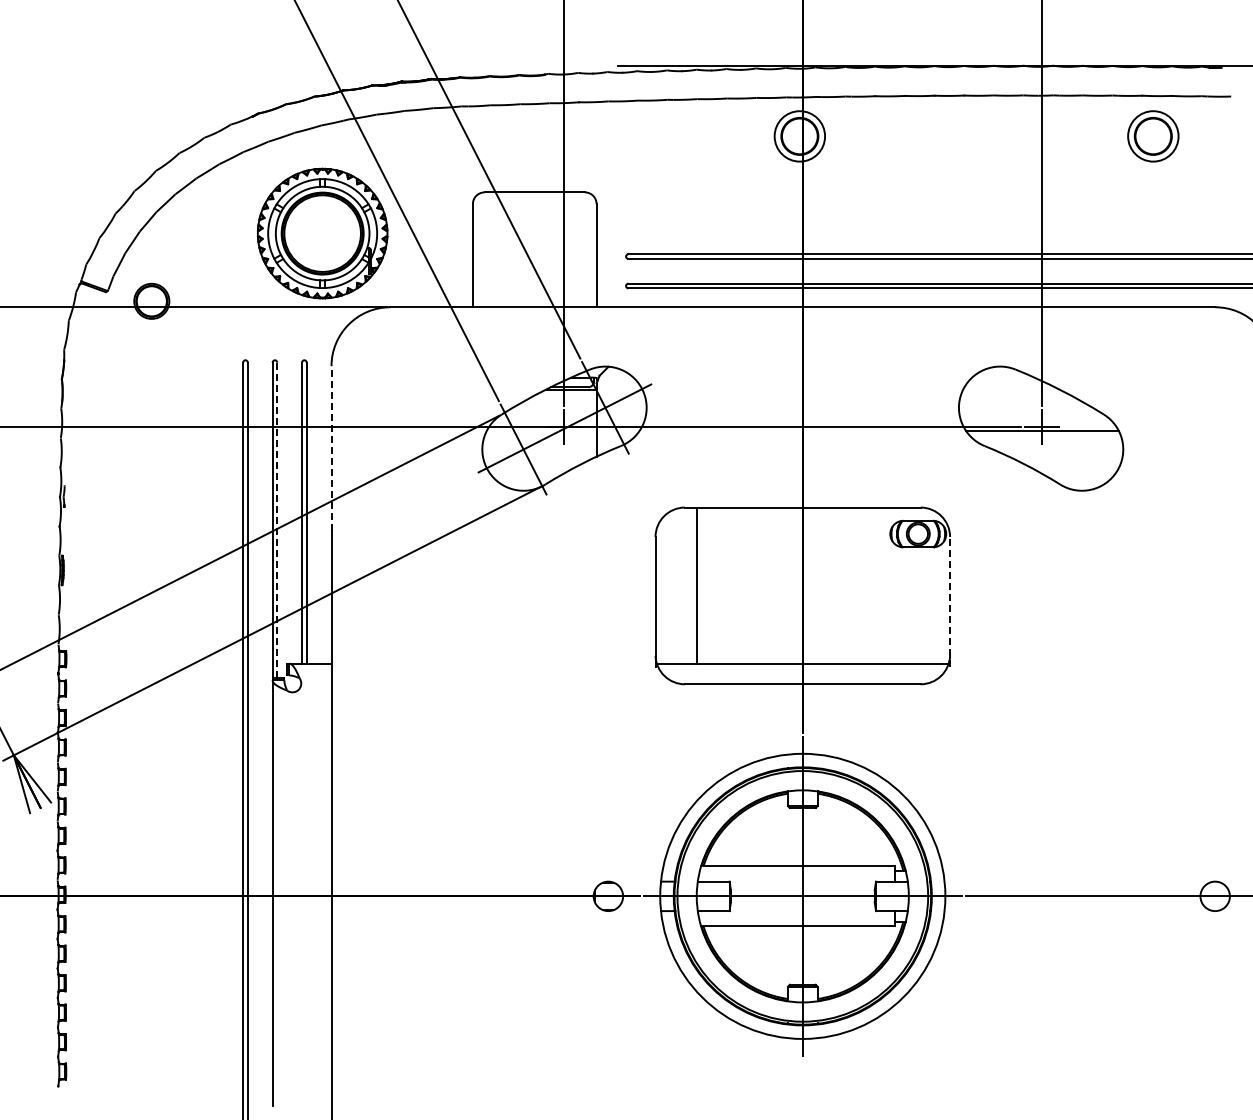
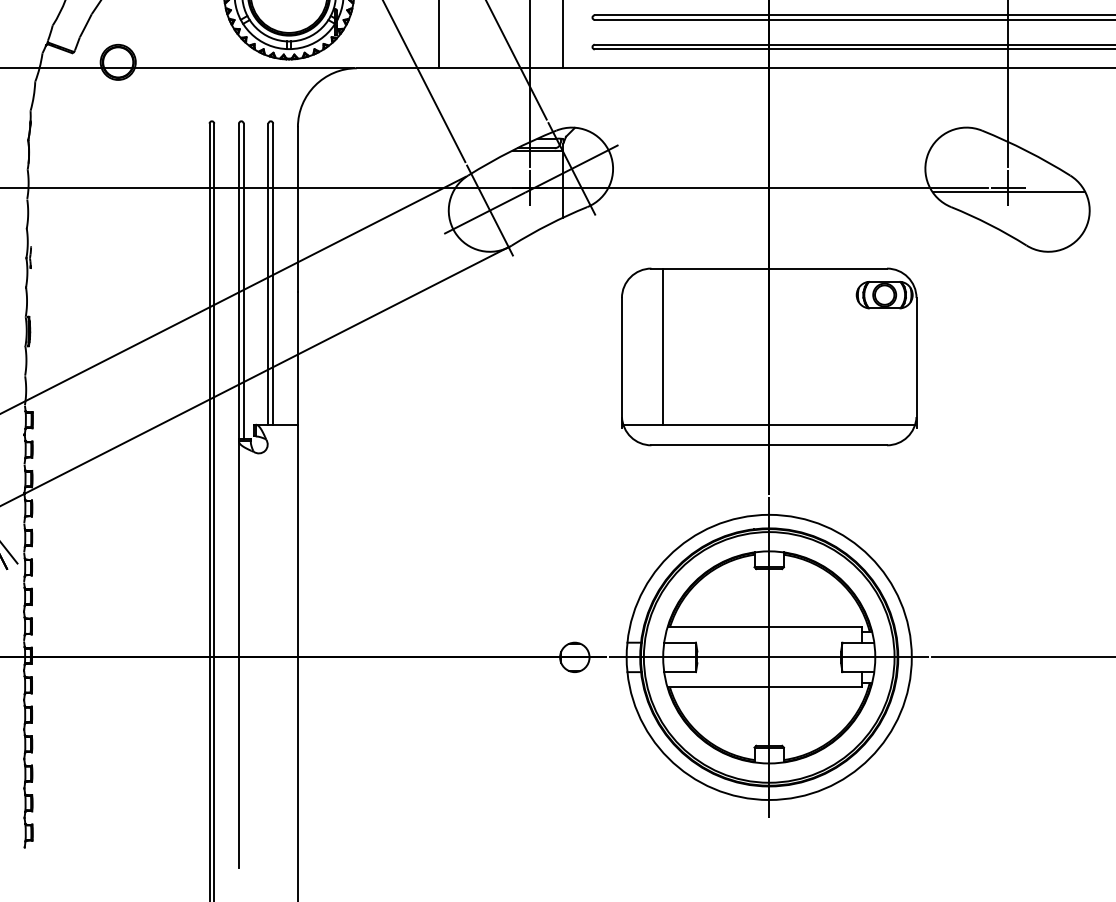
line: (331, 447) -> (297, 208), dashed -> solid
line: (277, 520) -> (243, 281), dashed -> solid
line: (950, 601) -> (916, 362), dashed -> solid

